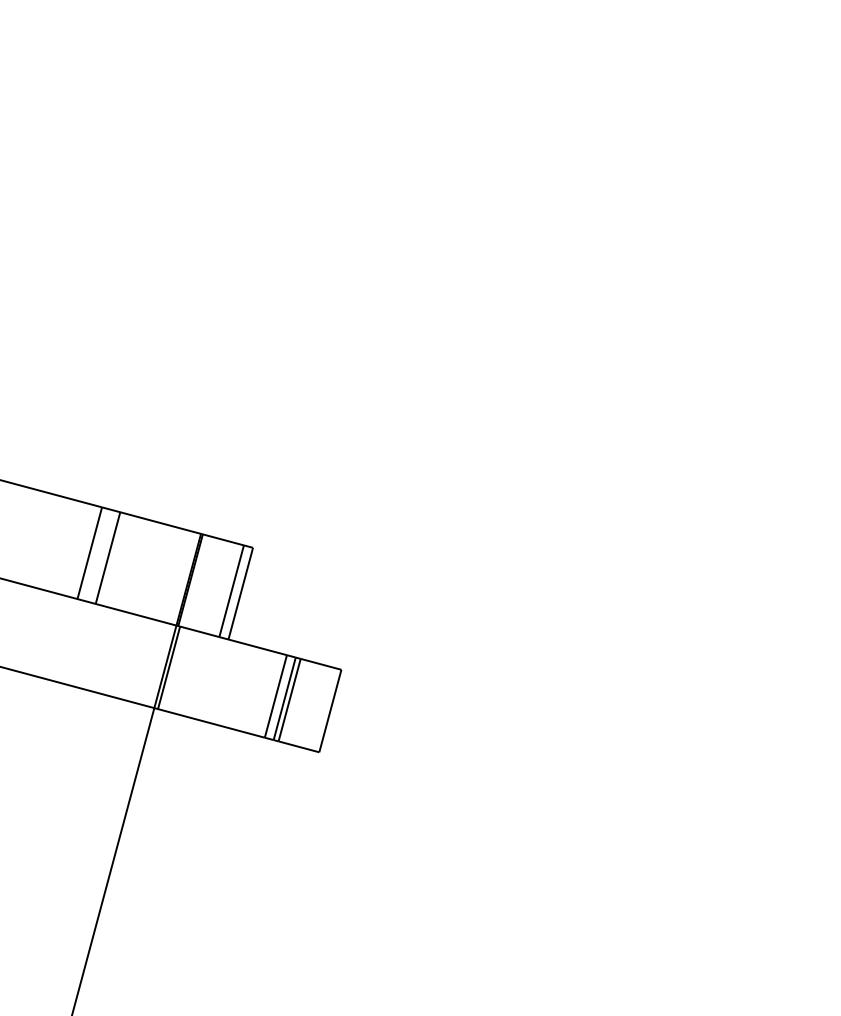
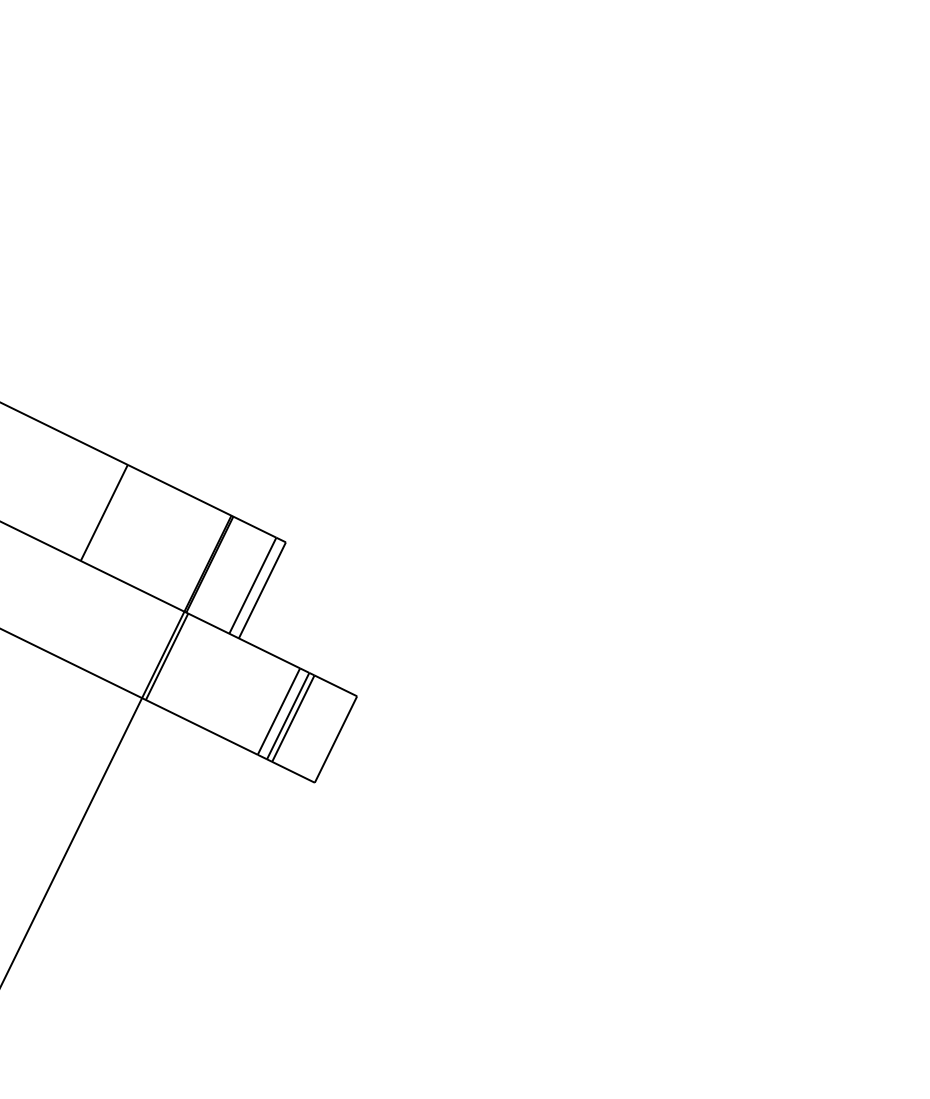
line: (107, 557) -> (122, 521), removed

